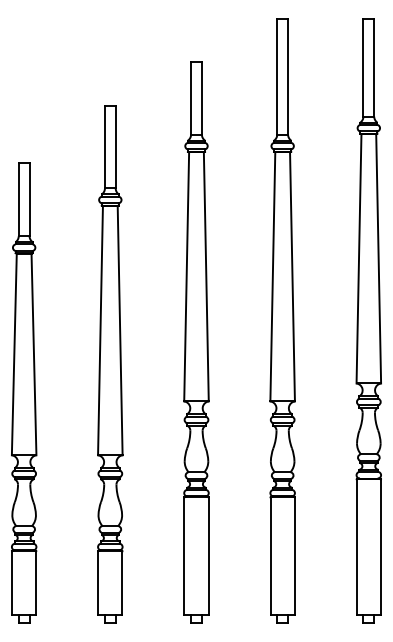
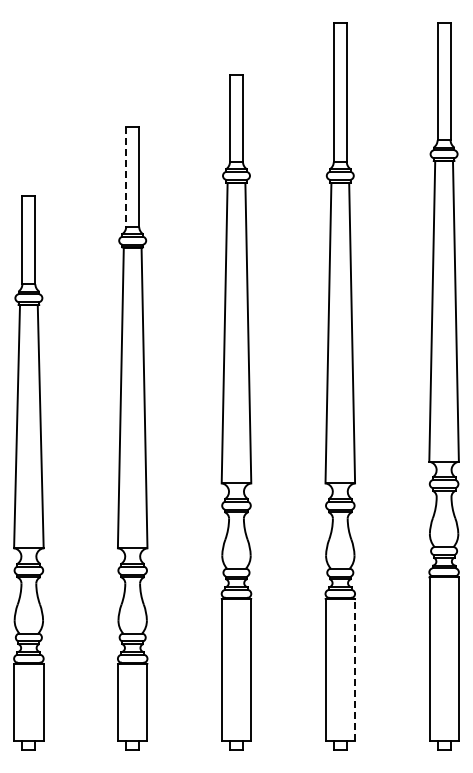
line: (105, 146) -> (126, 176), solid -> dashed
line: (294, 555) -> (354, 669), solid -> dashed

